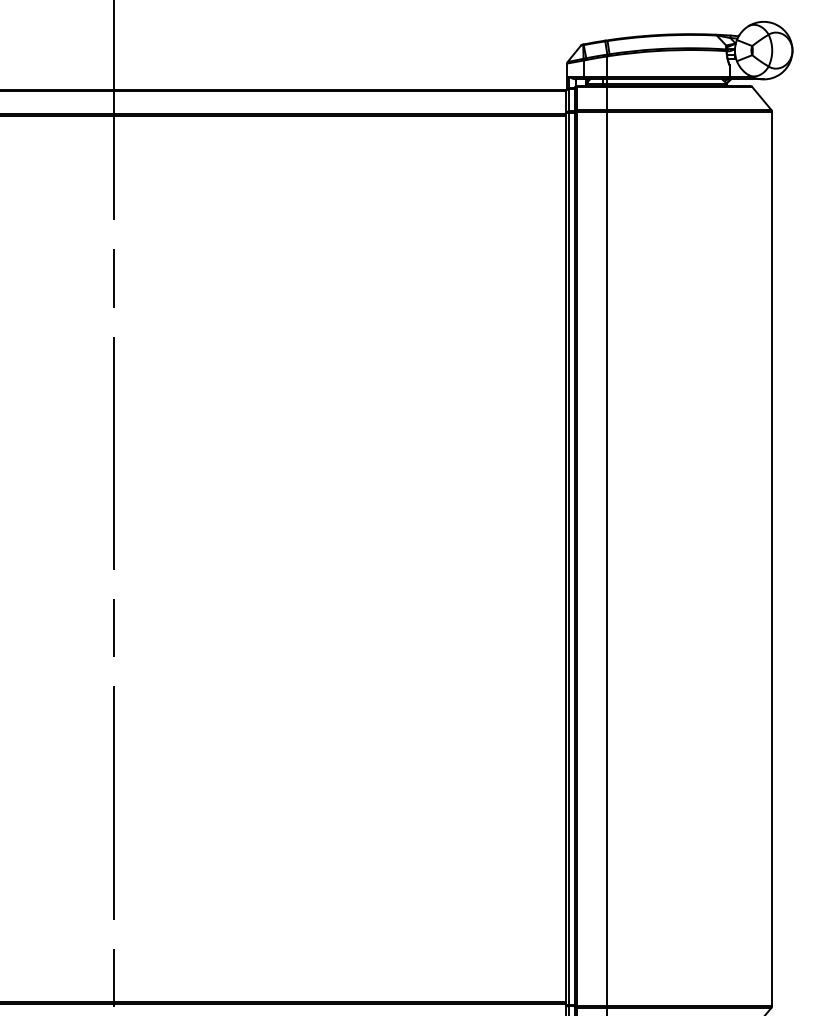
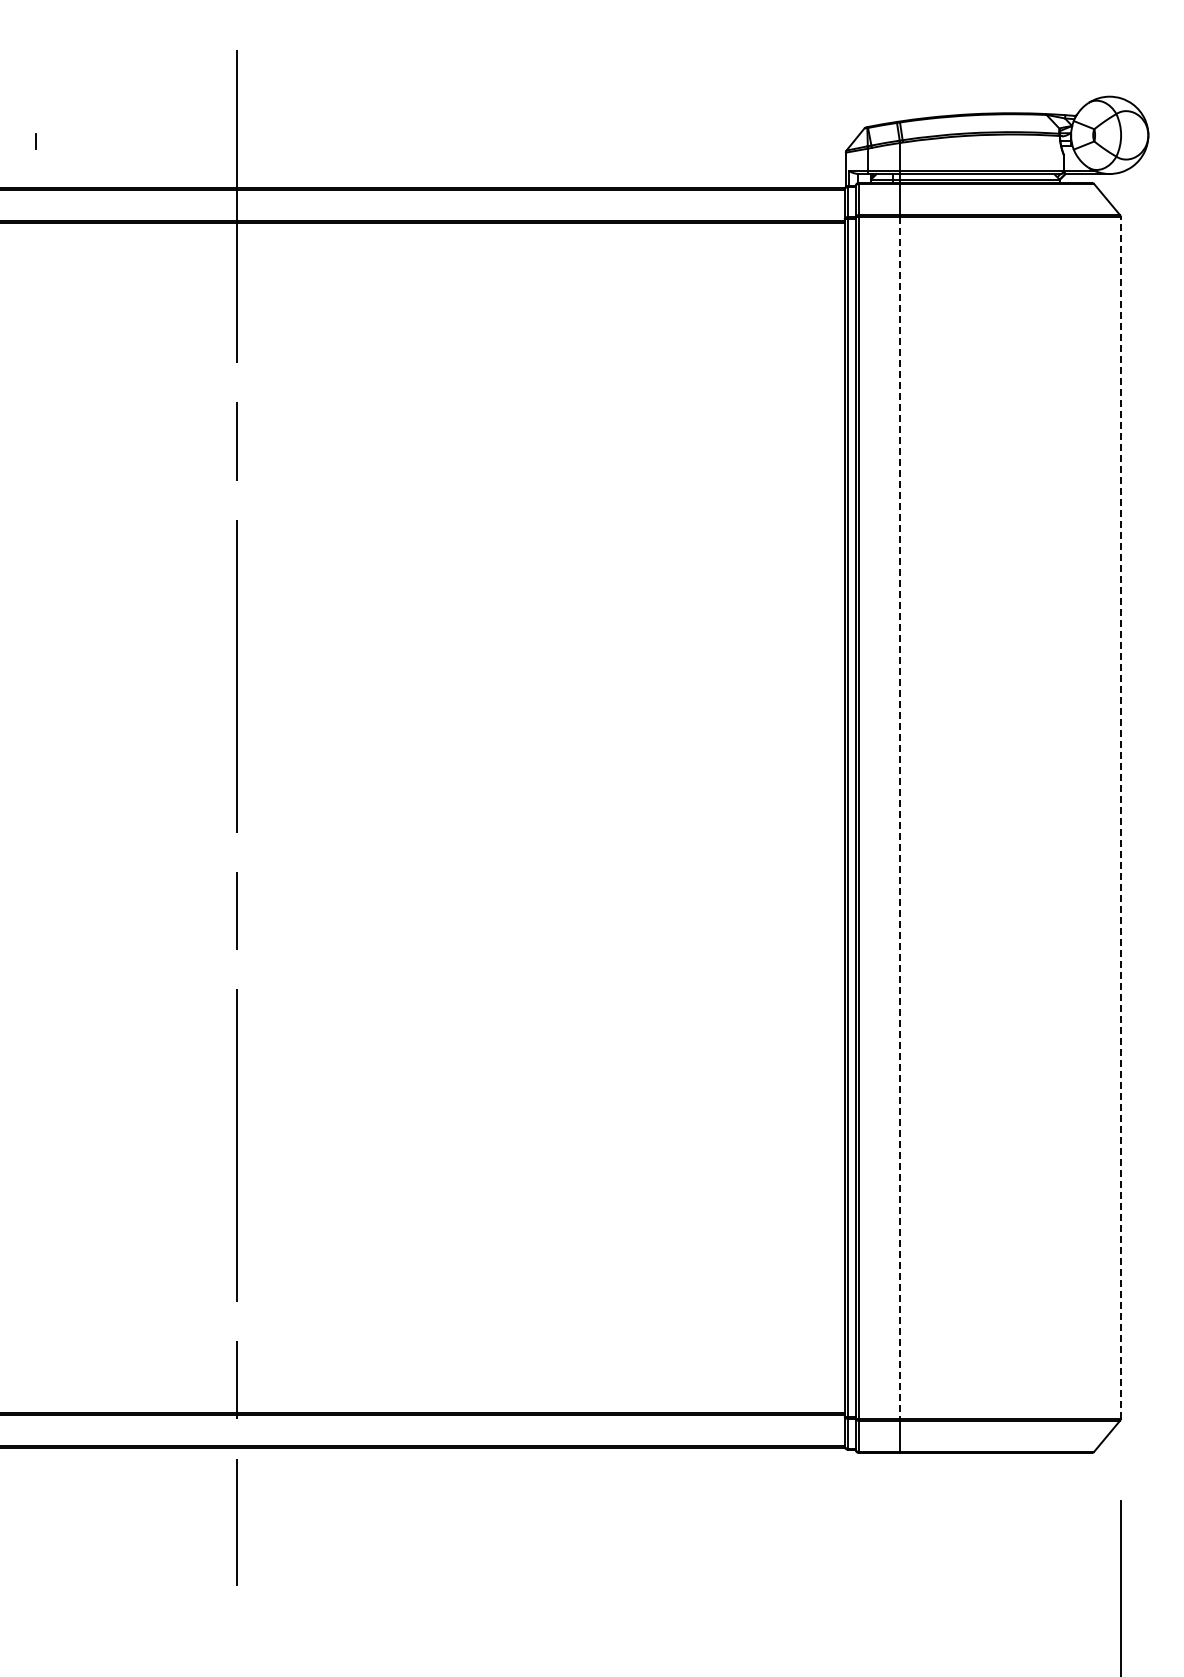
line: (607, 558) -> (899, 817), solid -> dashed
line: (771, 558) -> (1120, 817), solid -> dashed

